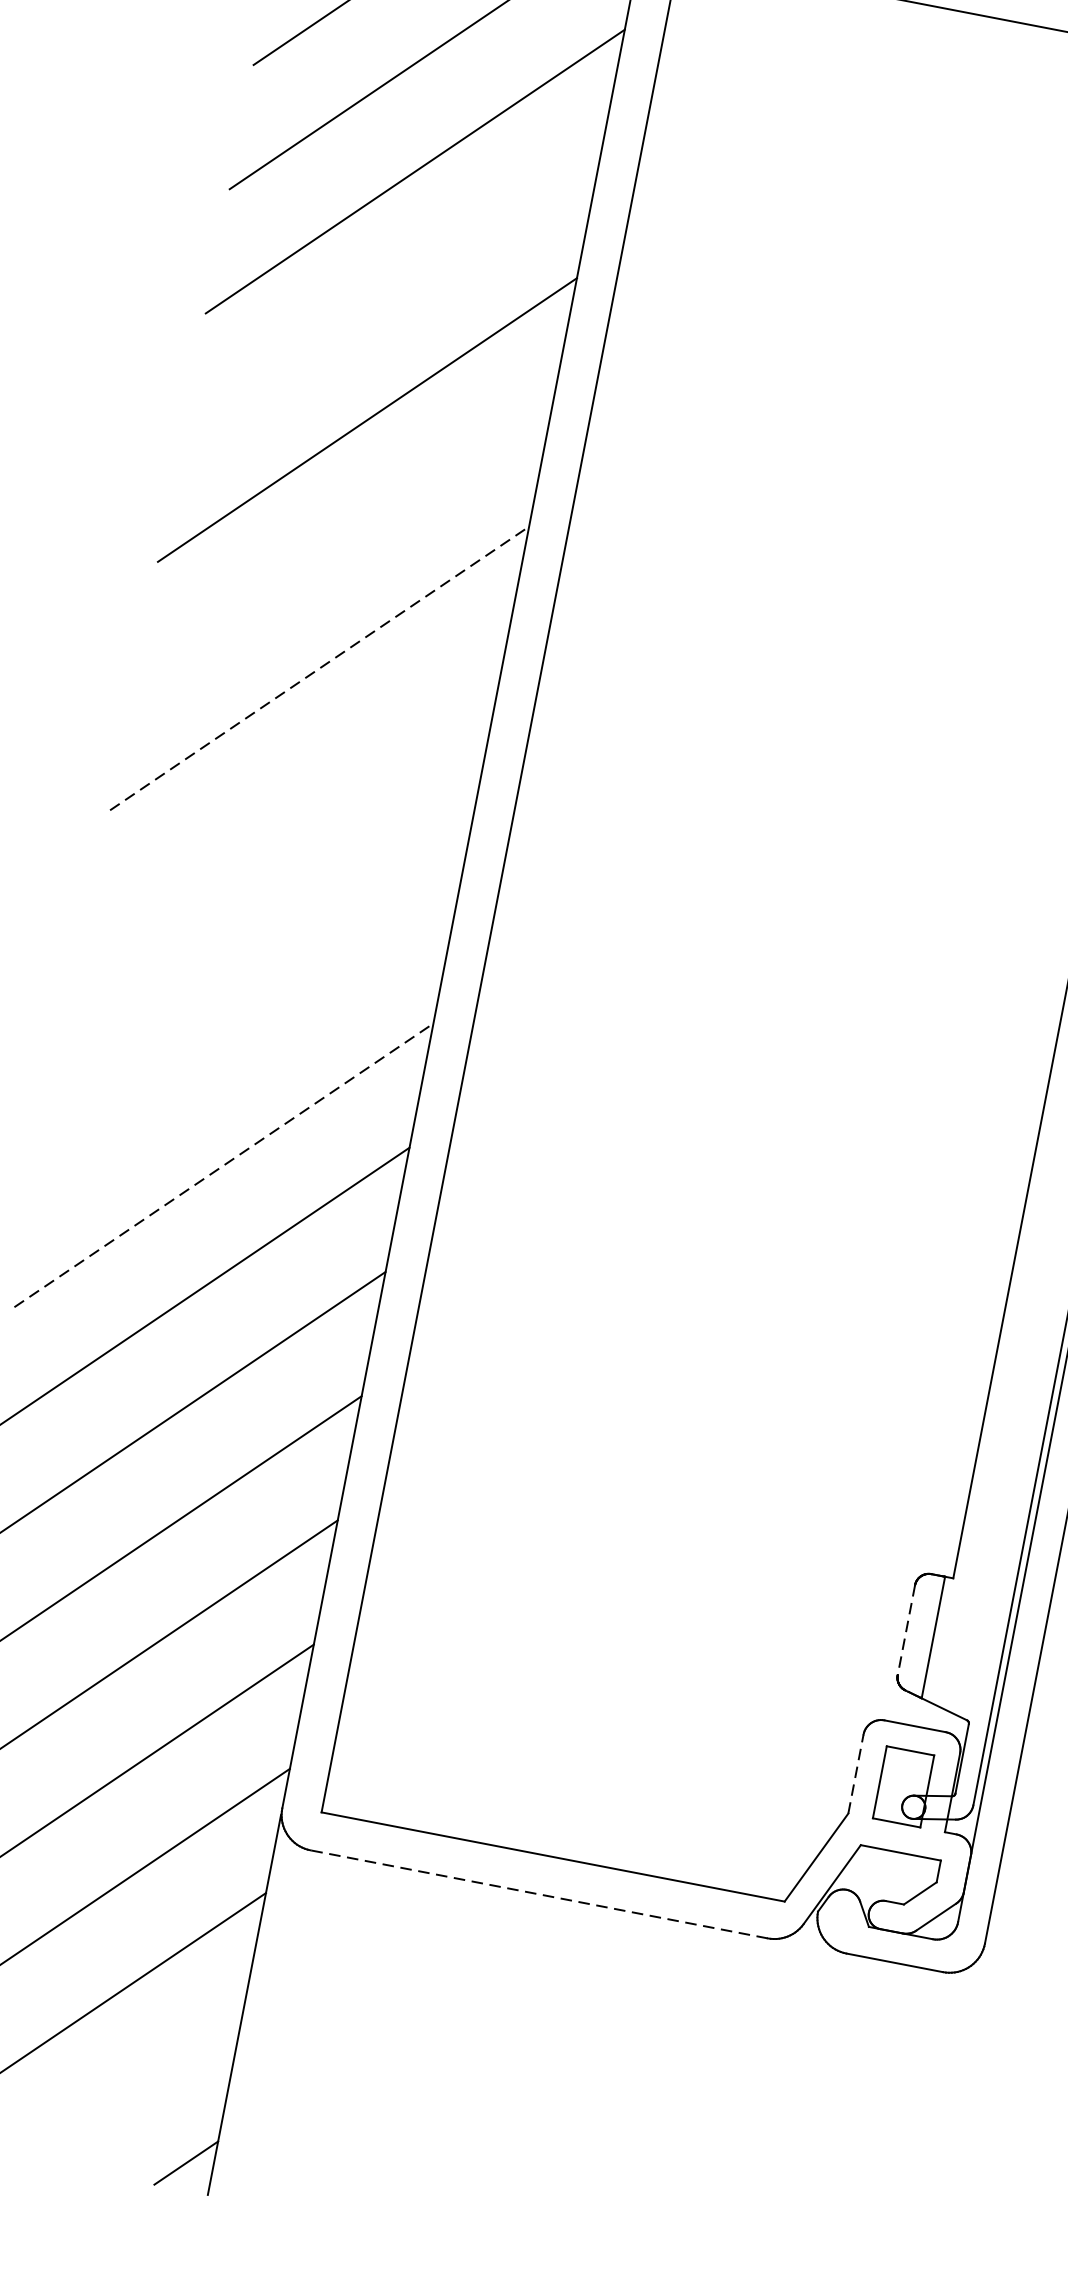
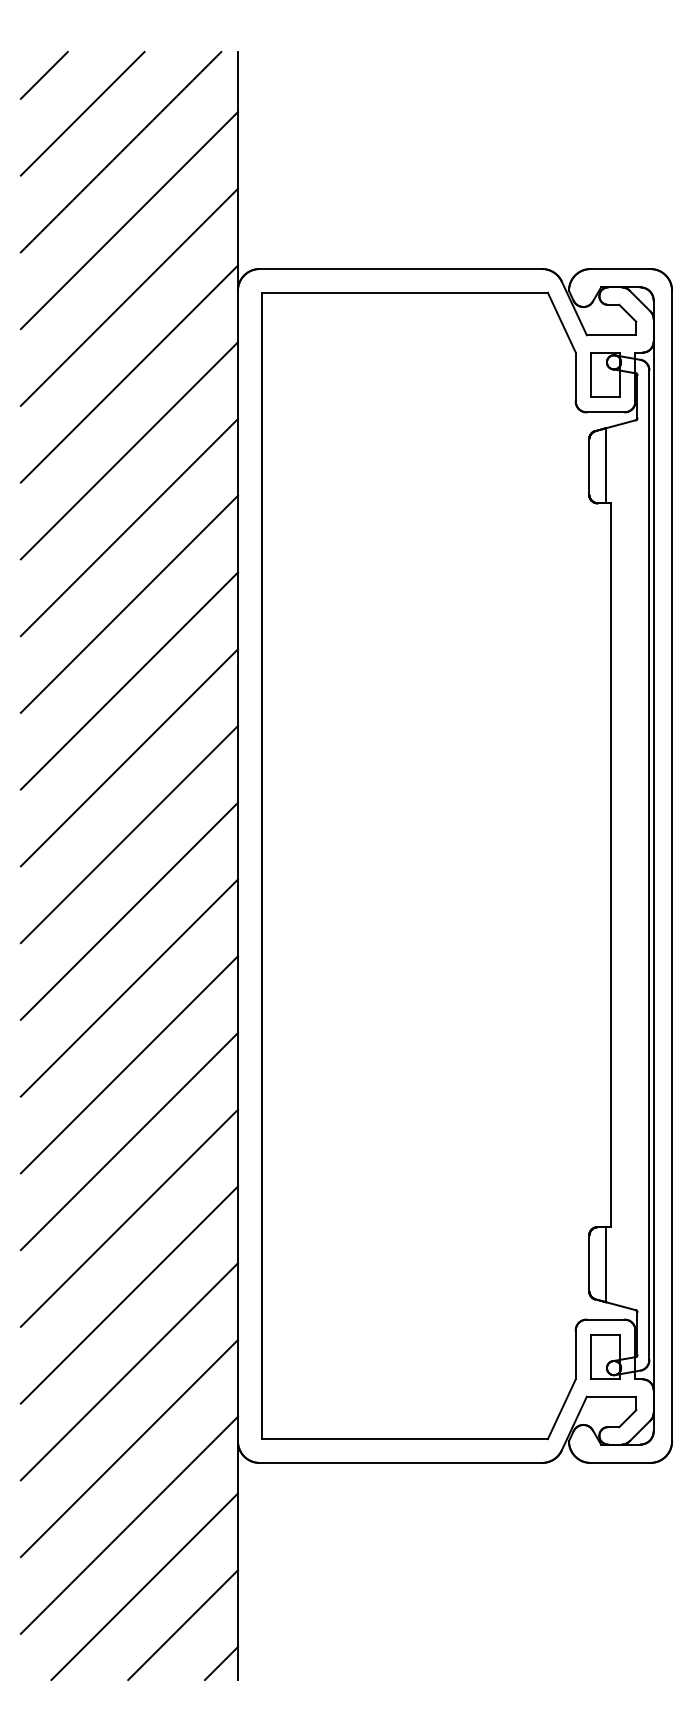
line: (389, 295) -> (128, 527), added
line: (342, 543) -> (128, 680), added
line: (319, 667) -> (129, 757), dashed -> solid
line: (294, 792) -> (128, 834), added
line: (270, 915) -> (128, 910), added
line: (246, 1039) -> (128, 987), added
line: (224, 1164) -> (129, 1064), dashed -> solid
line: (906, 1630) -> (589, 1263), dashed -> solid
line: (855, 1773) -> (575, 1354), dashed -> solid
line: (538, 1893) -> (400, 1462), dashed -> solid
line: (135, 2089) -> (182, 1625), added

